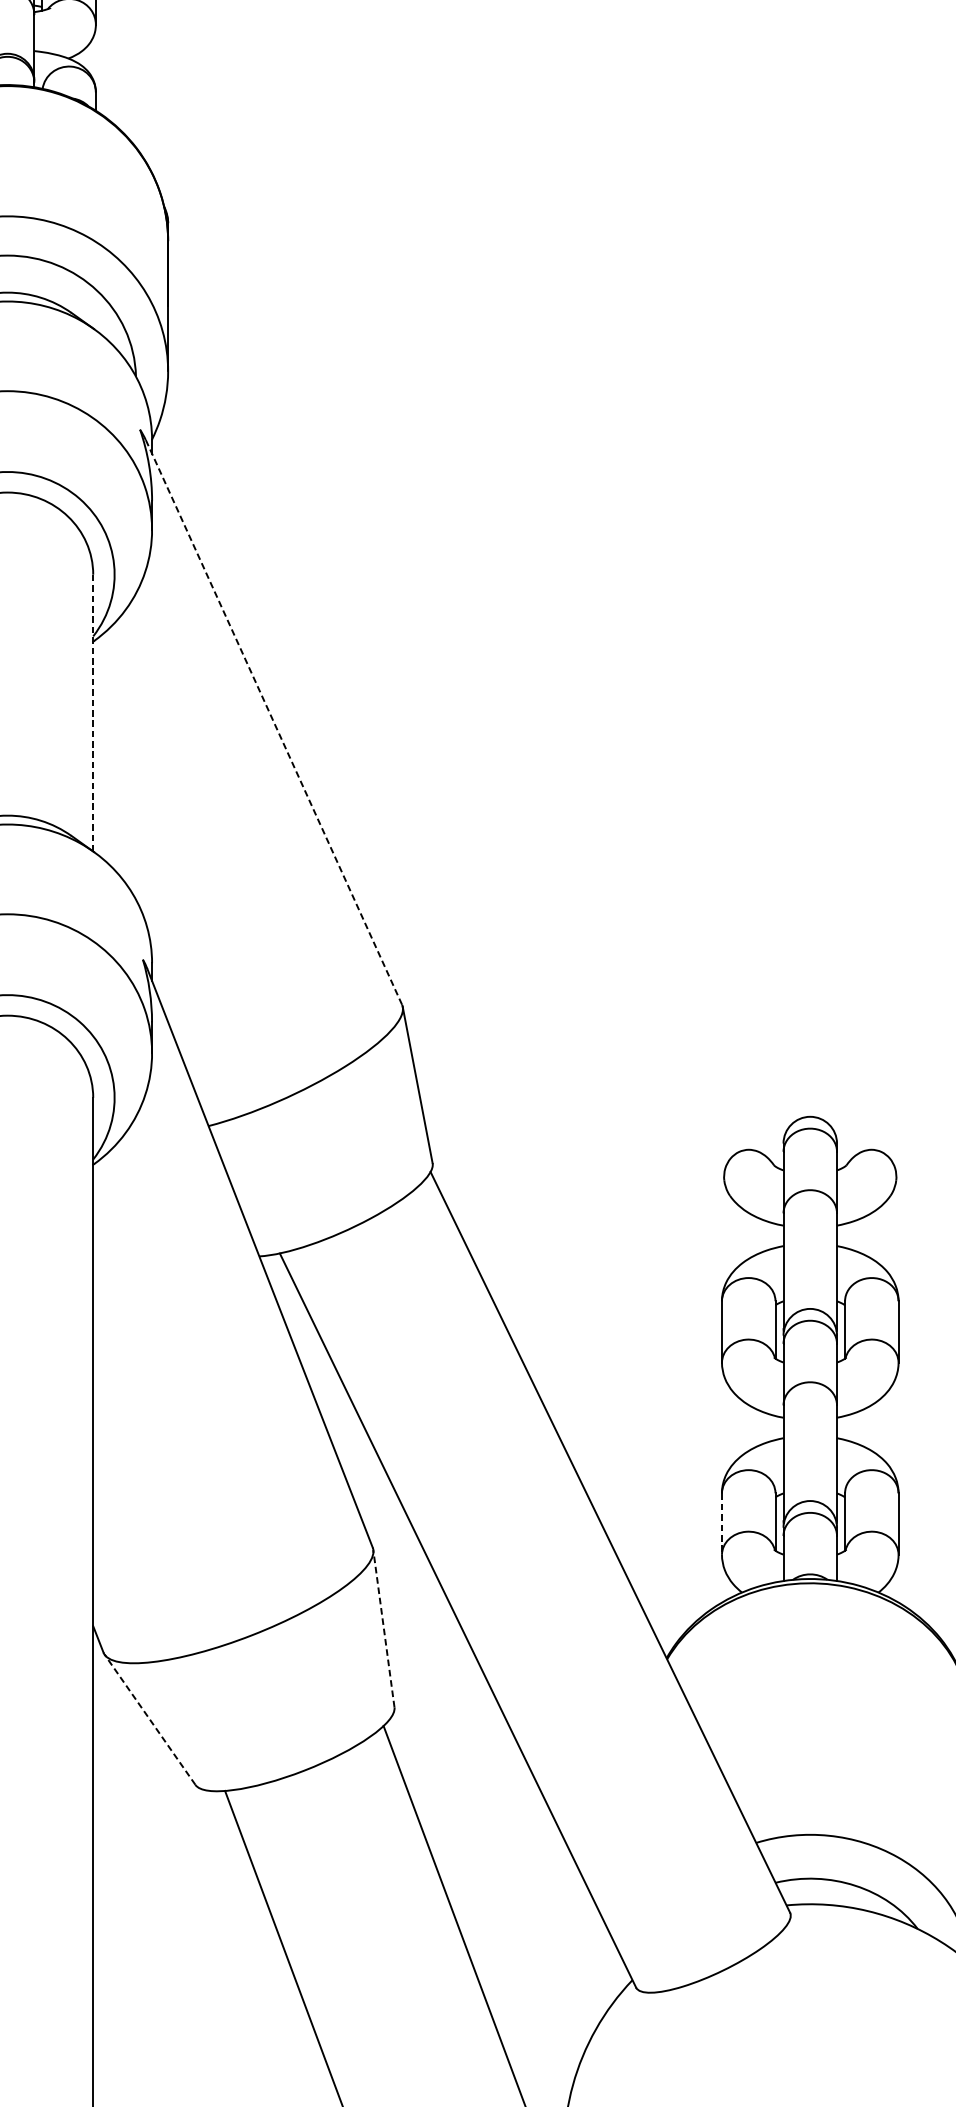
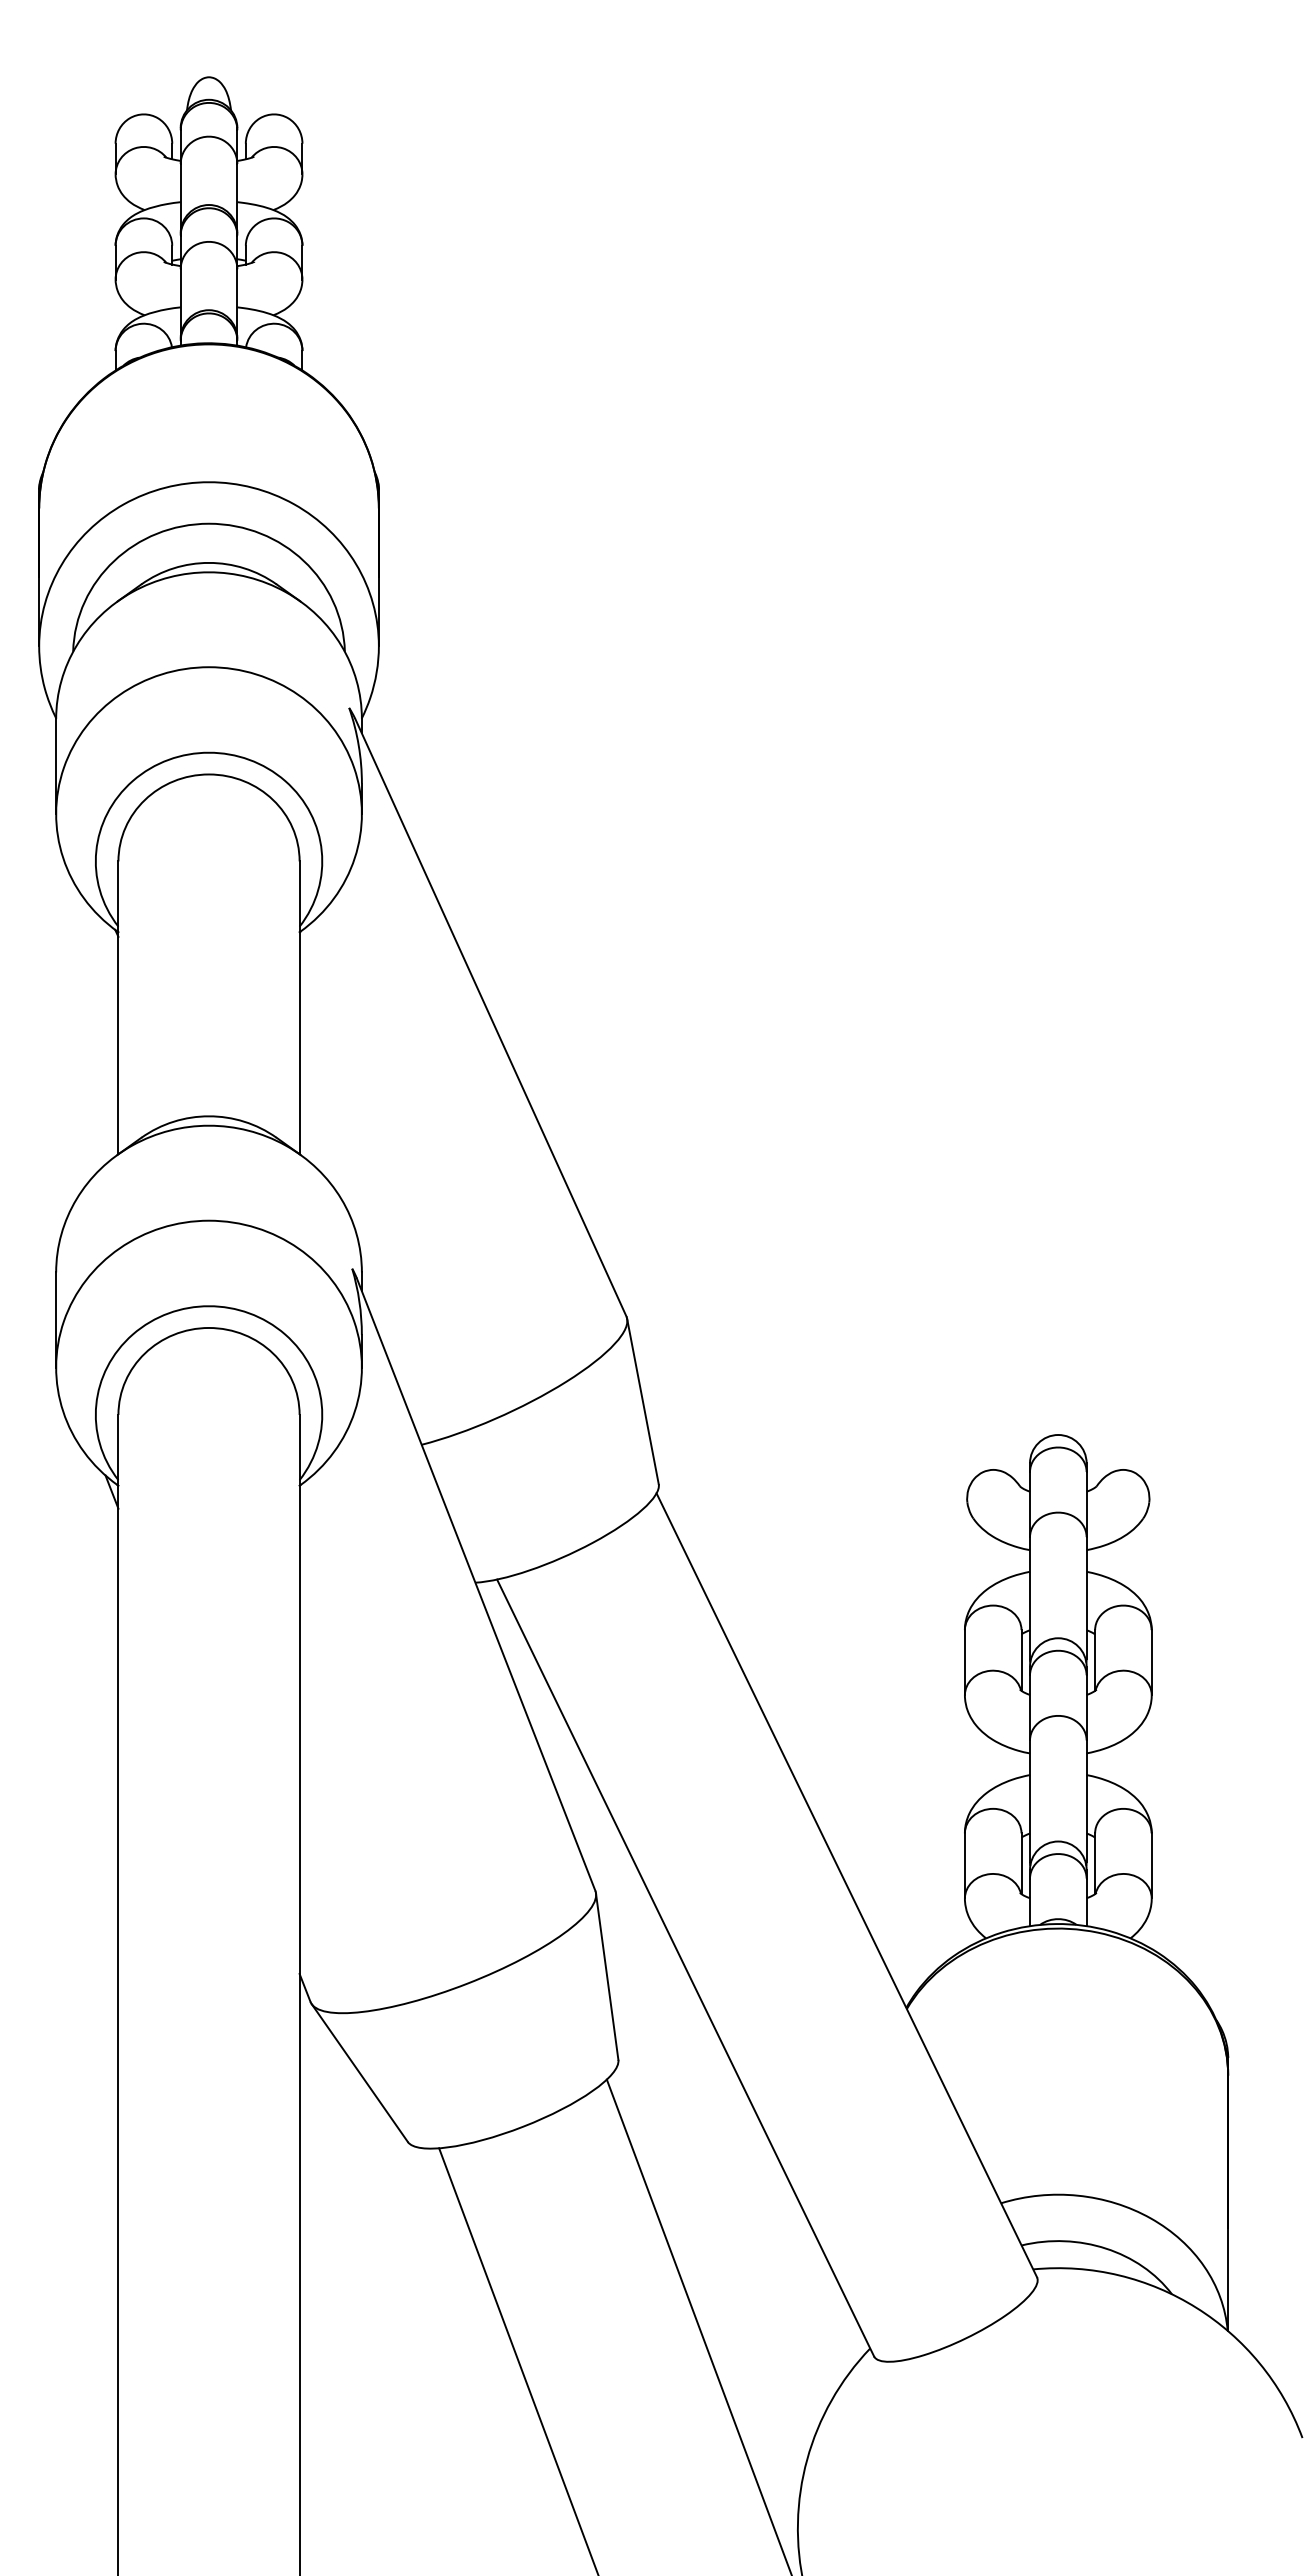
line: (93, 713) -> (299, 1008), dashed -> solid
line: (274, 723) -> (491, 1018), dashed -> solid
line: (721, 1523) -> (964, 1865), dashed -> solid
line: (384, 1628) -> (607, 1976), dashed -> solid
line: (149, 1719) -> (359, 2072), dashed -> solid

